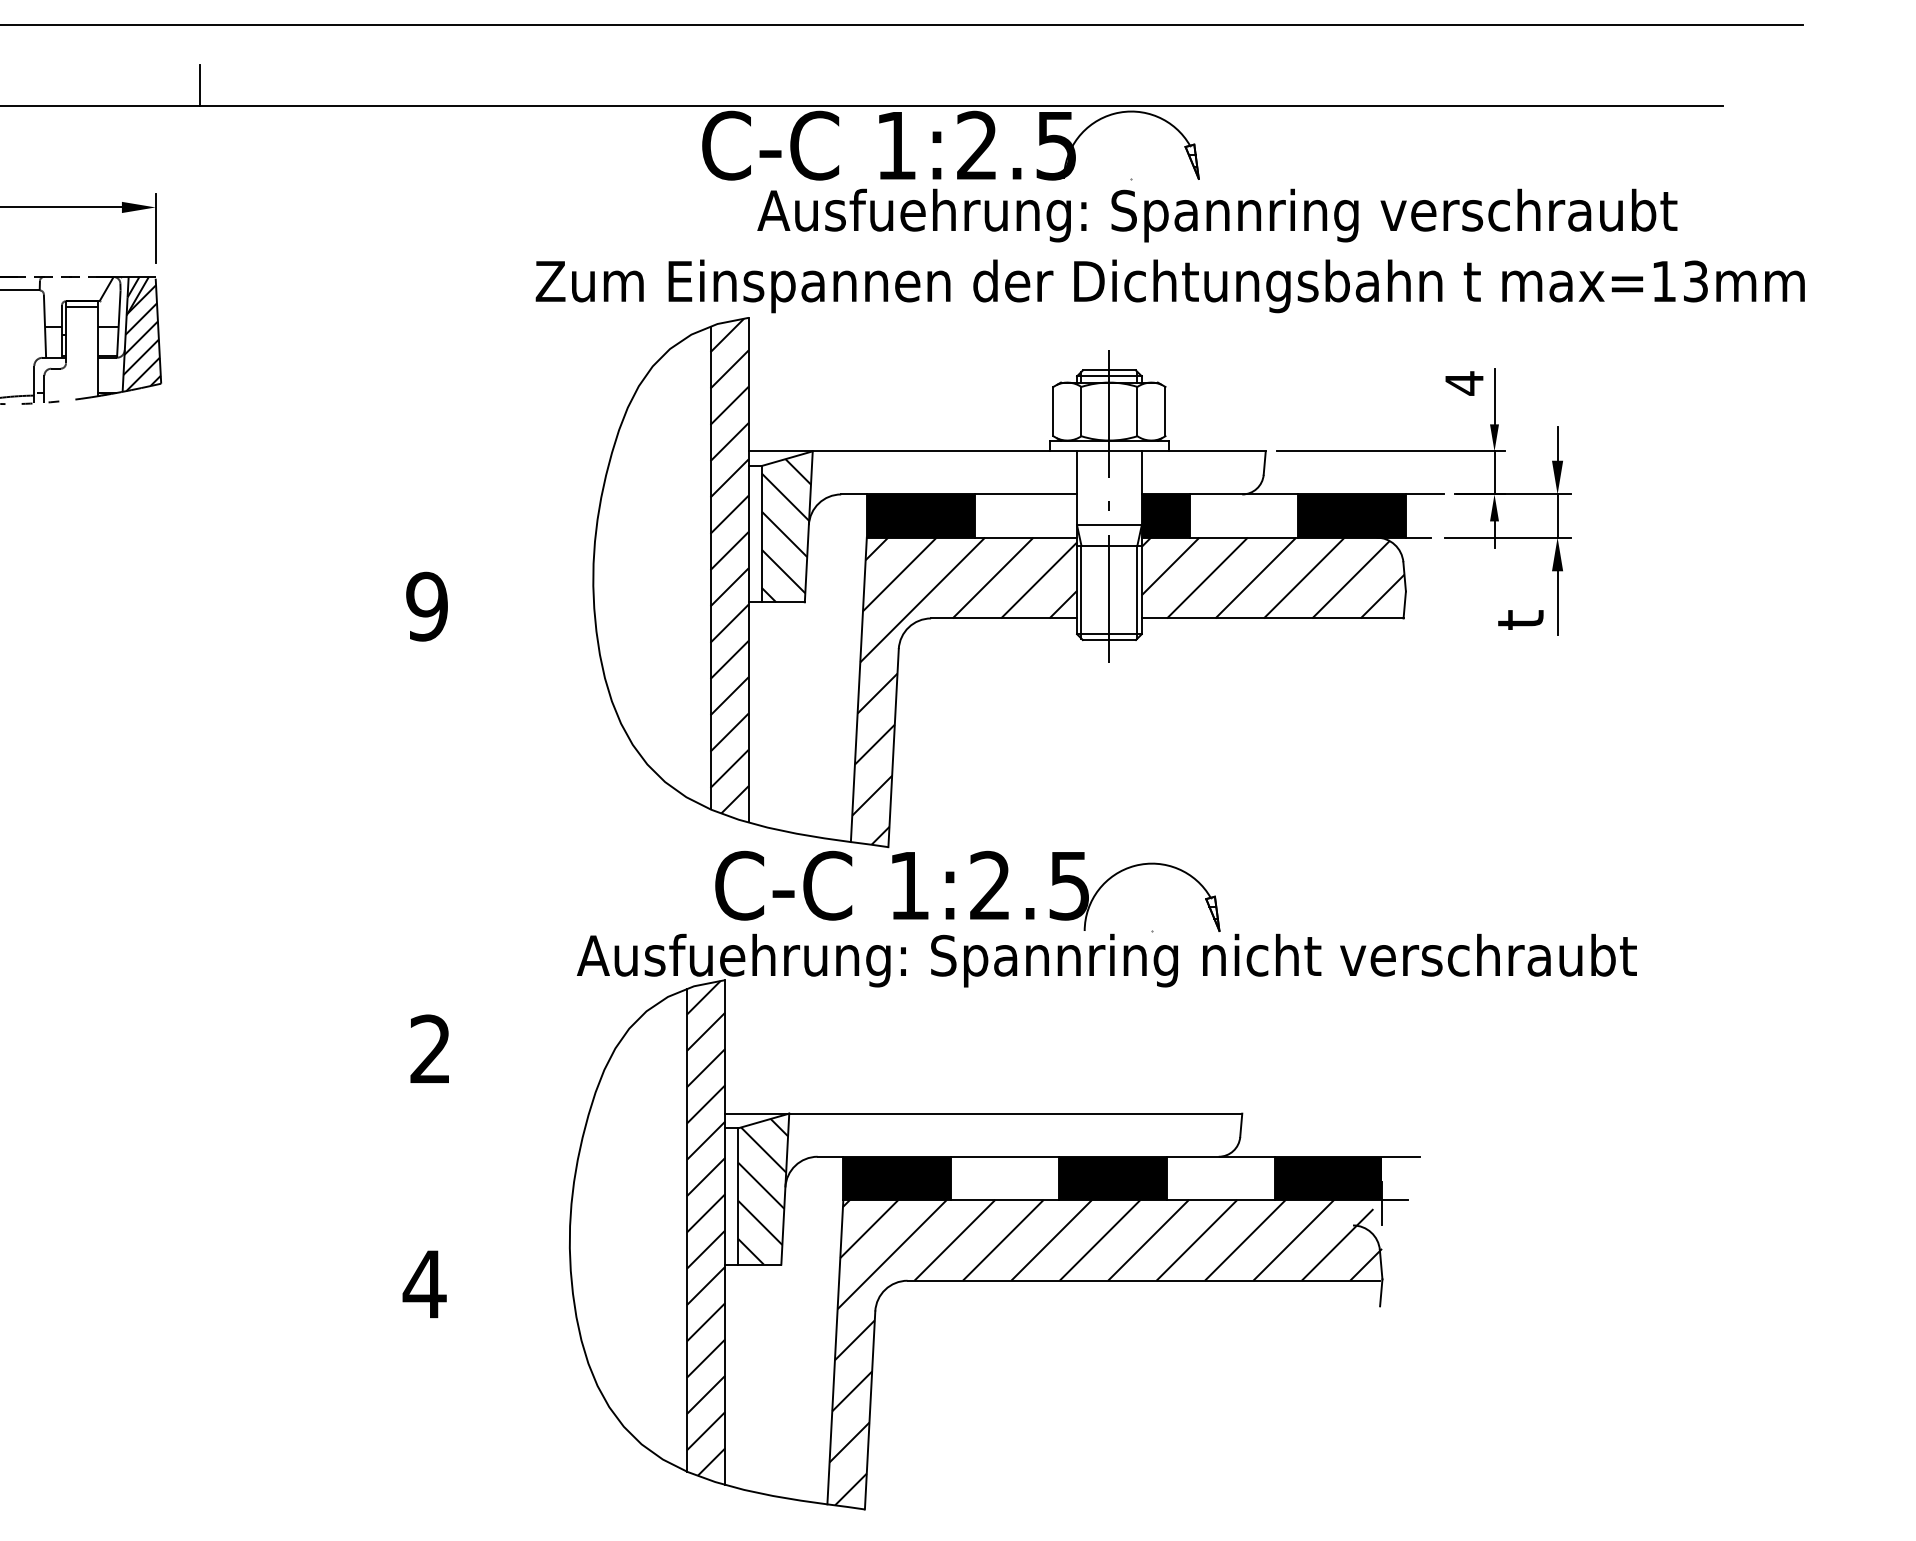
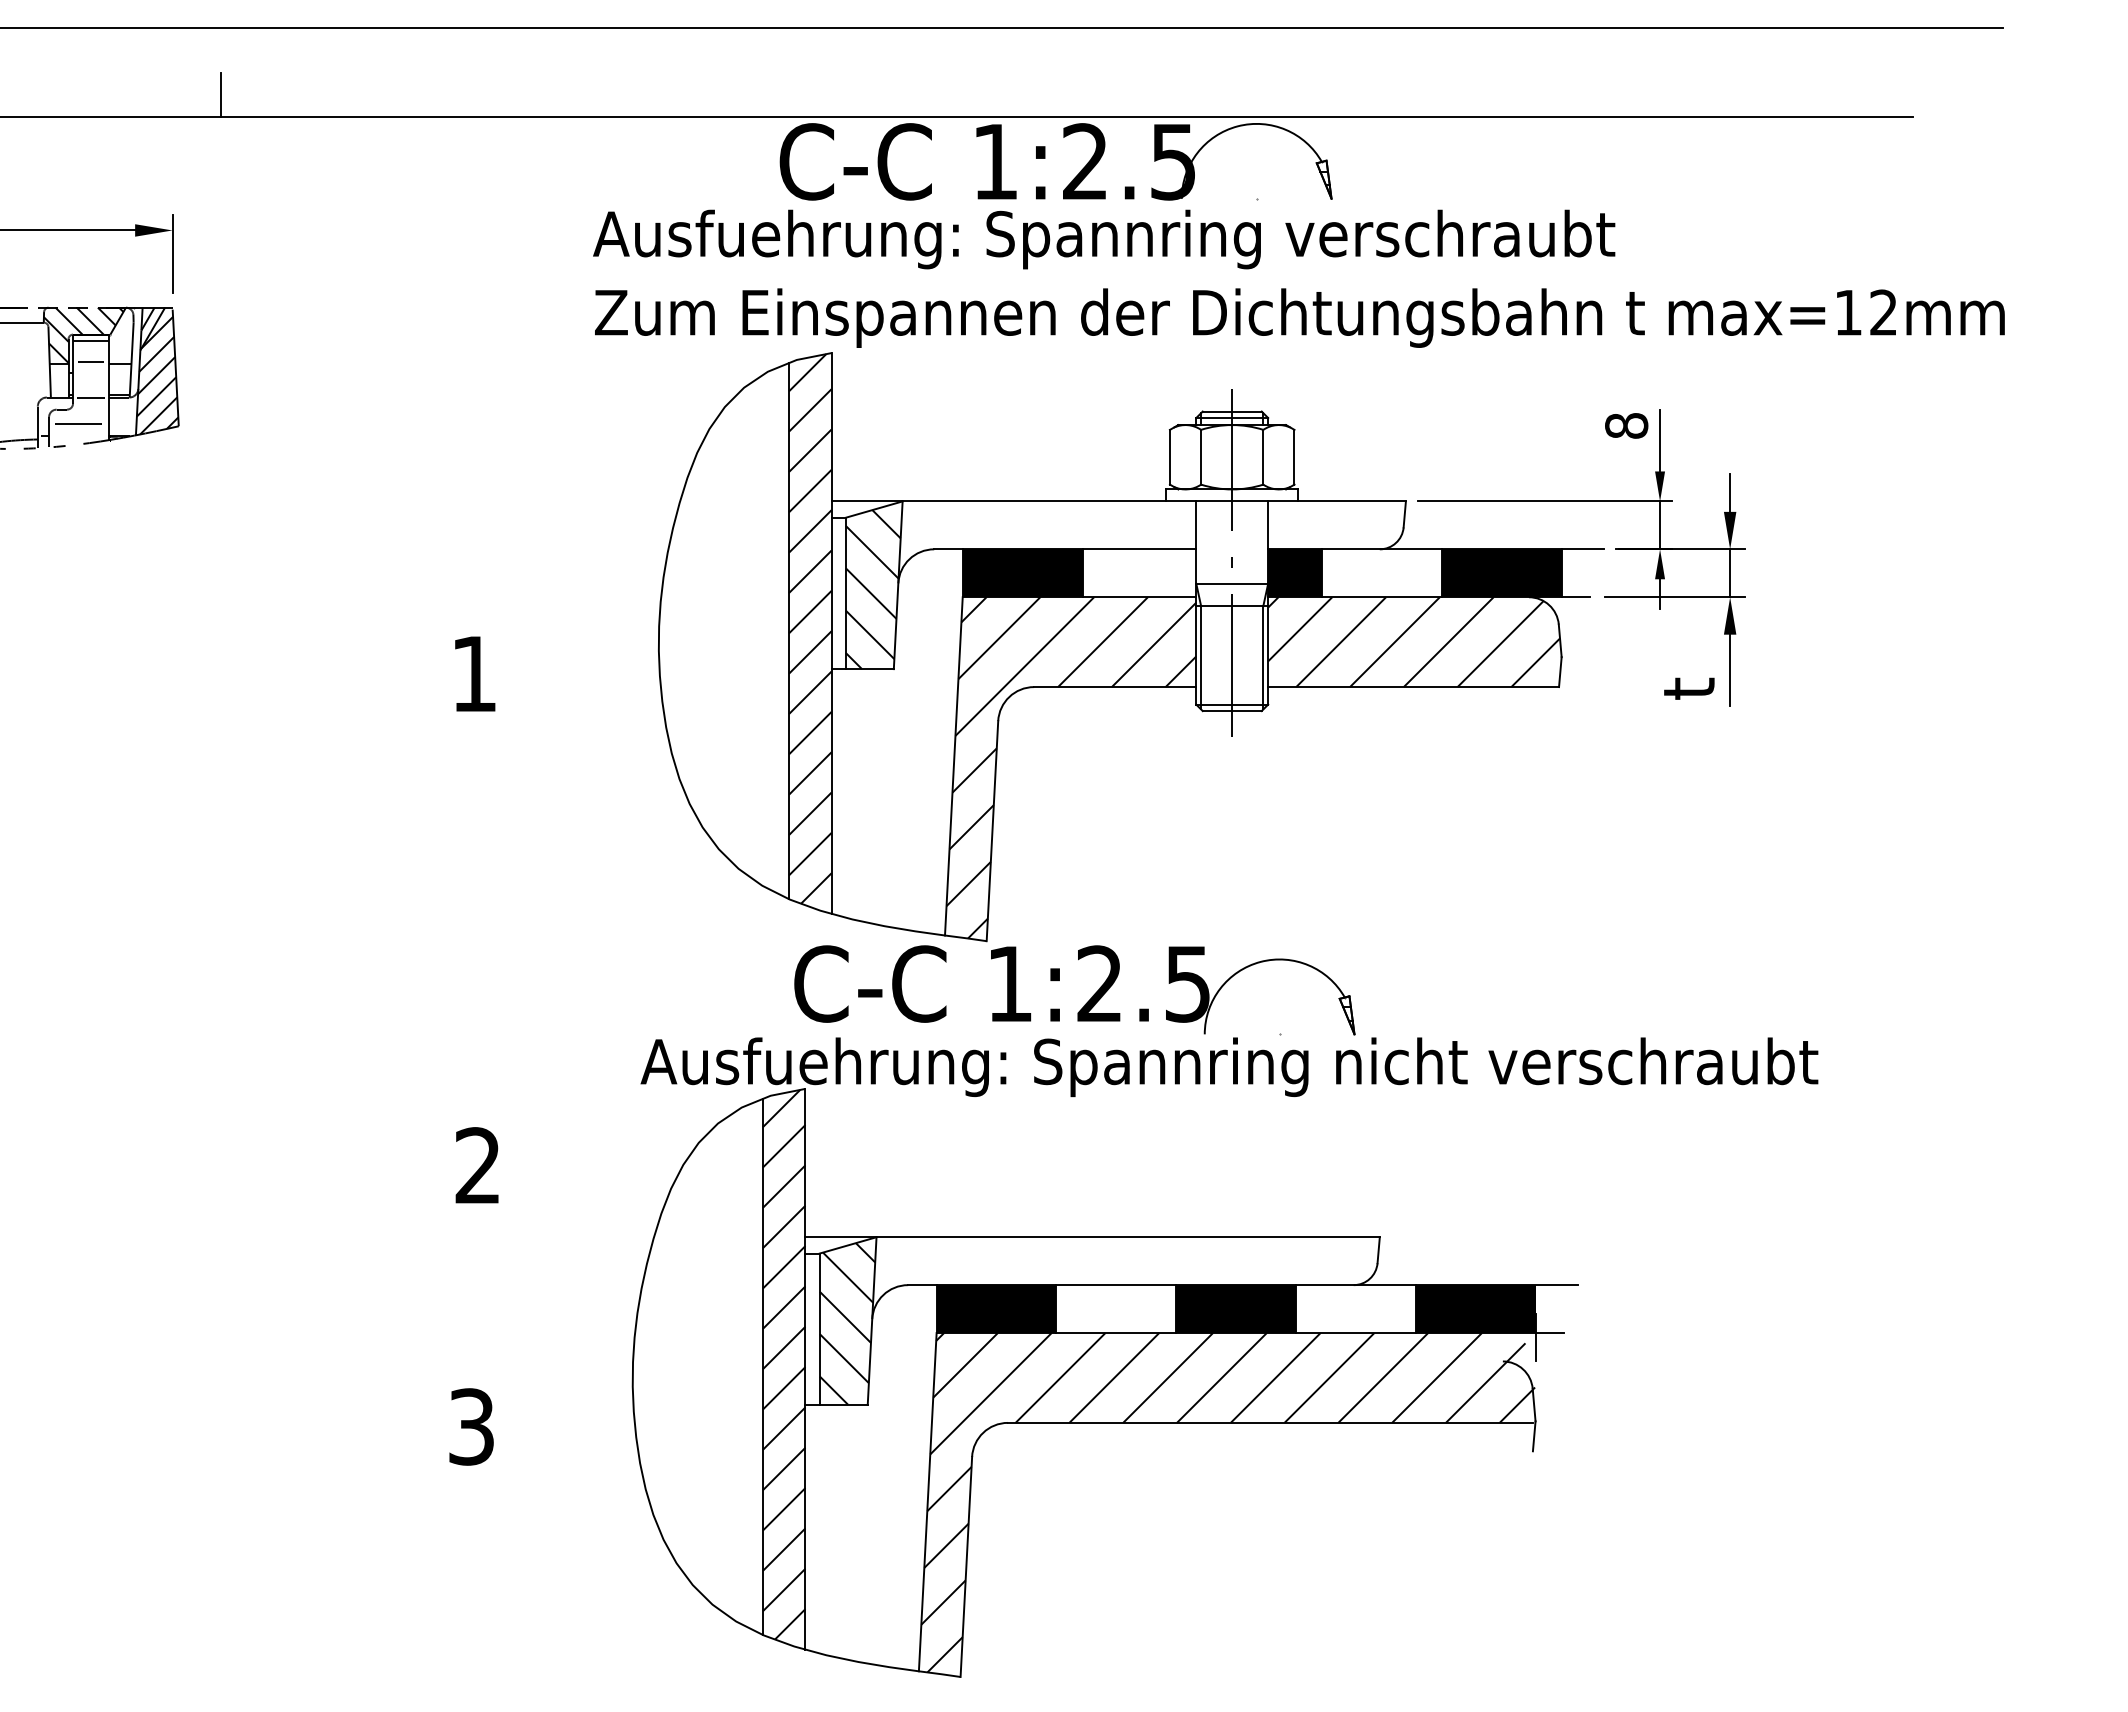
text: (1217, 215) -> (1104, 239), moved
text: (1695, 281) -> (1883, 312), max=13mm -> max=12mm
hatch: (75, 301) -> (83, 334), added
line: (82, 326) -> (91, 362), added
line: (81, 357) -> (90, 397), added
line: (70, 381) -> (78, 423), added
text: (1464, 383) -> (1626, 425), 4 -> 8
text: (426, 606) -> (473, 673), 9 -> 1
text: (424, 1284) -> (471, 1426), 4 -> 3

